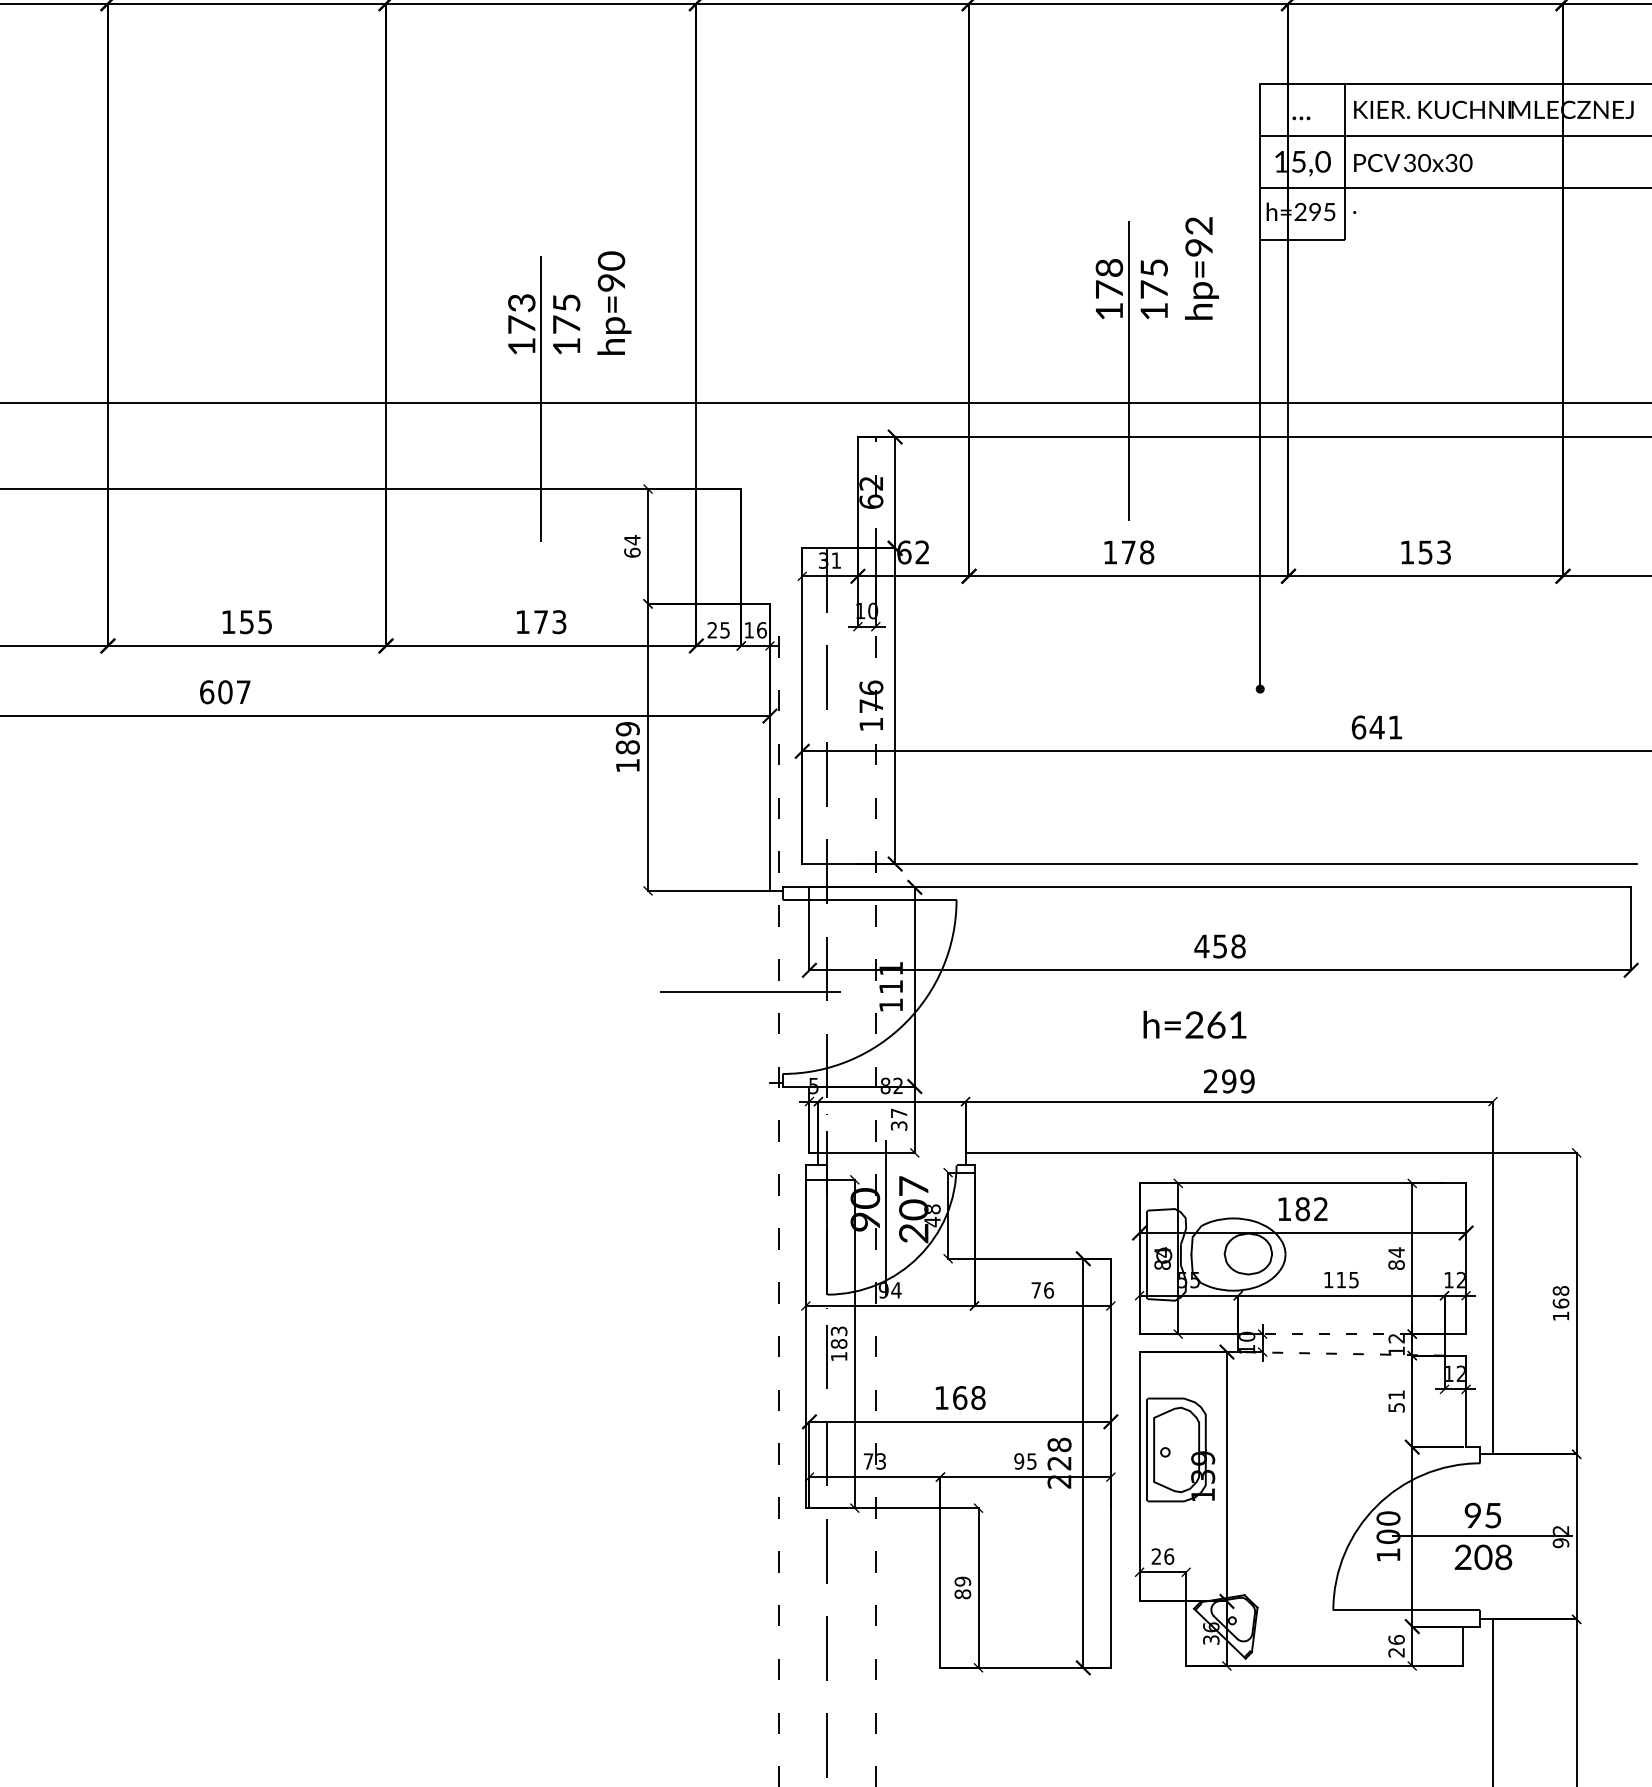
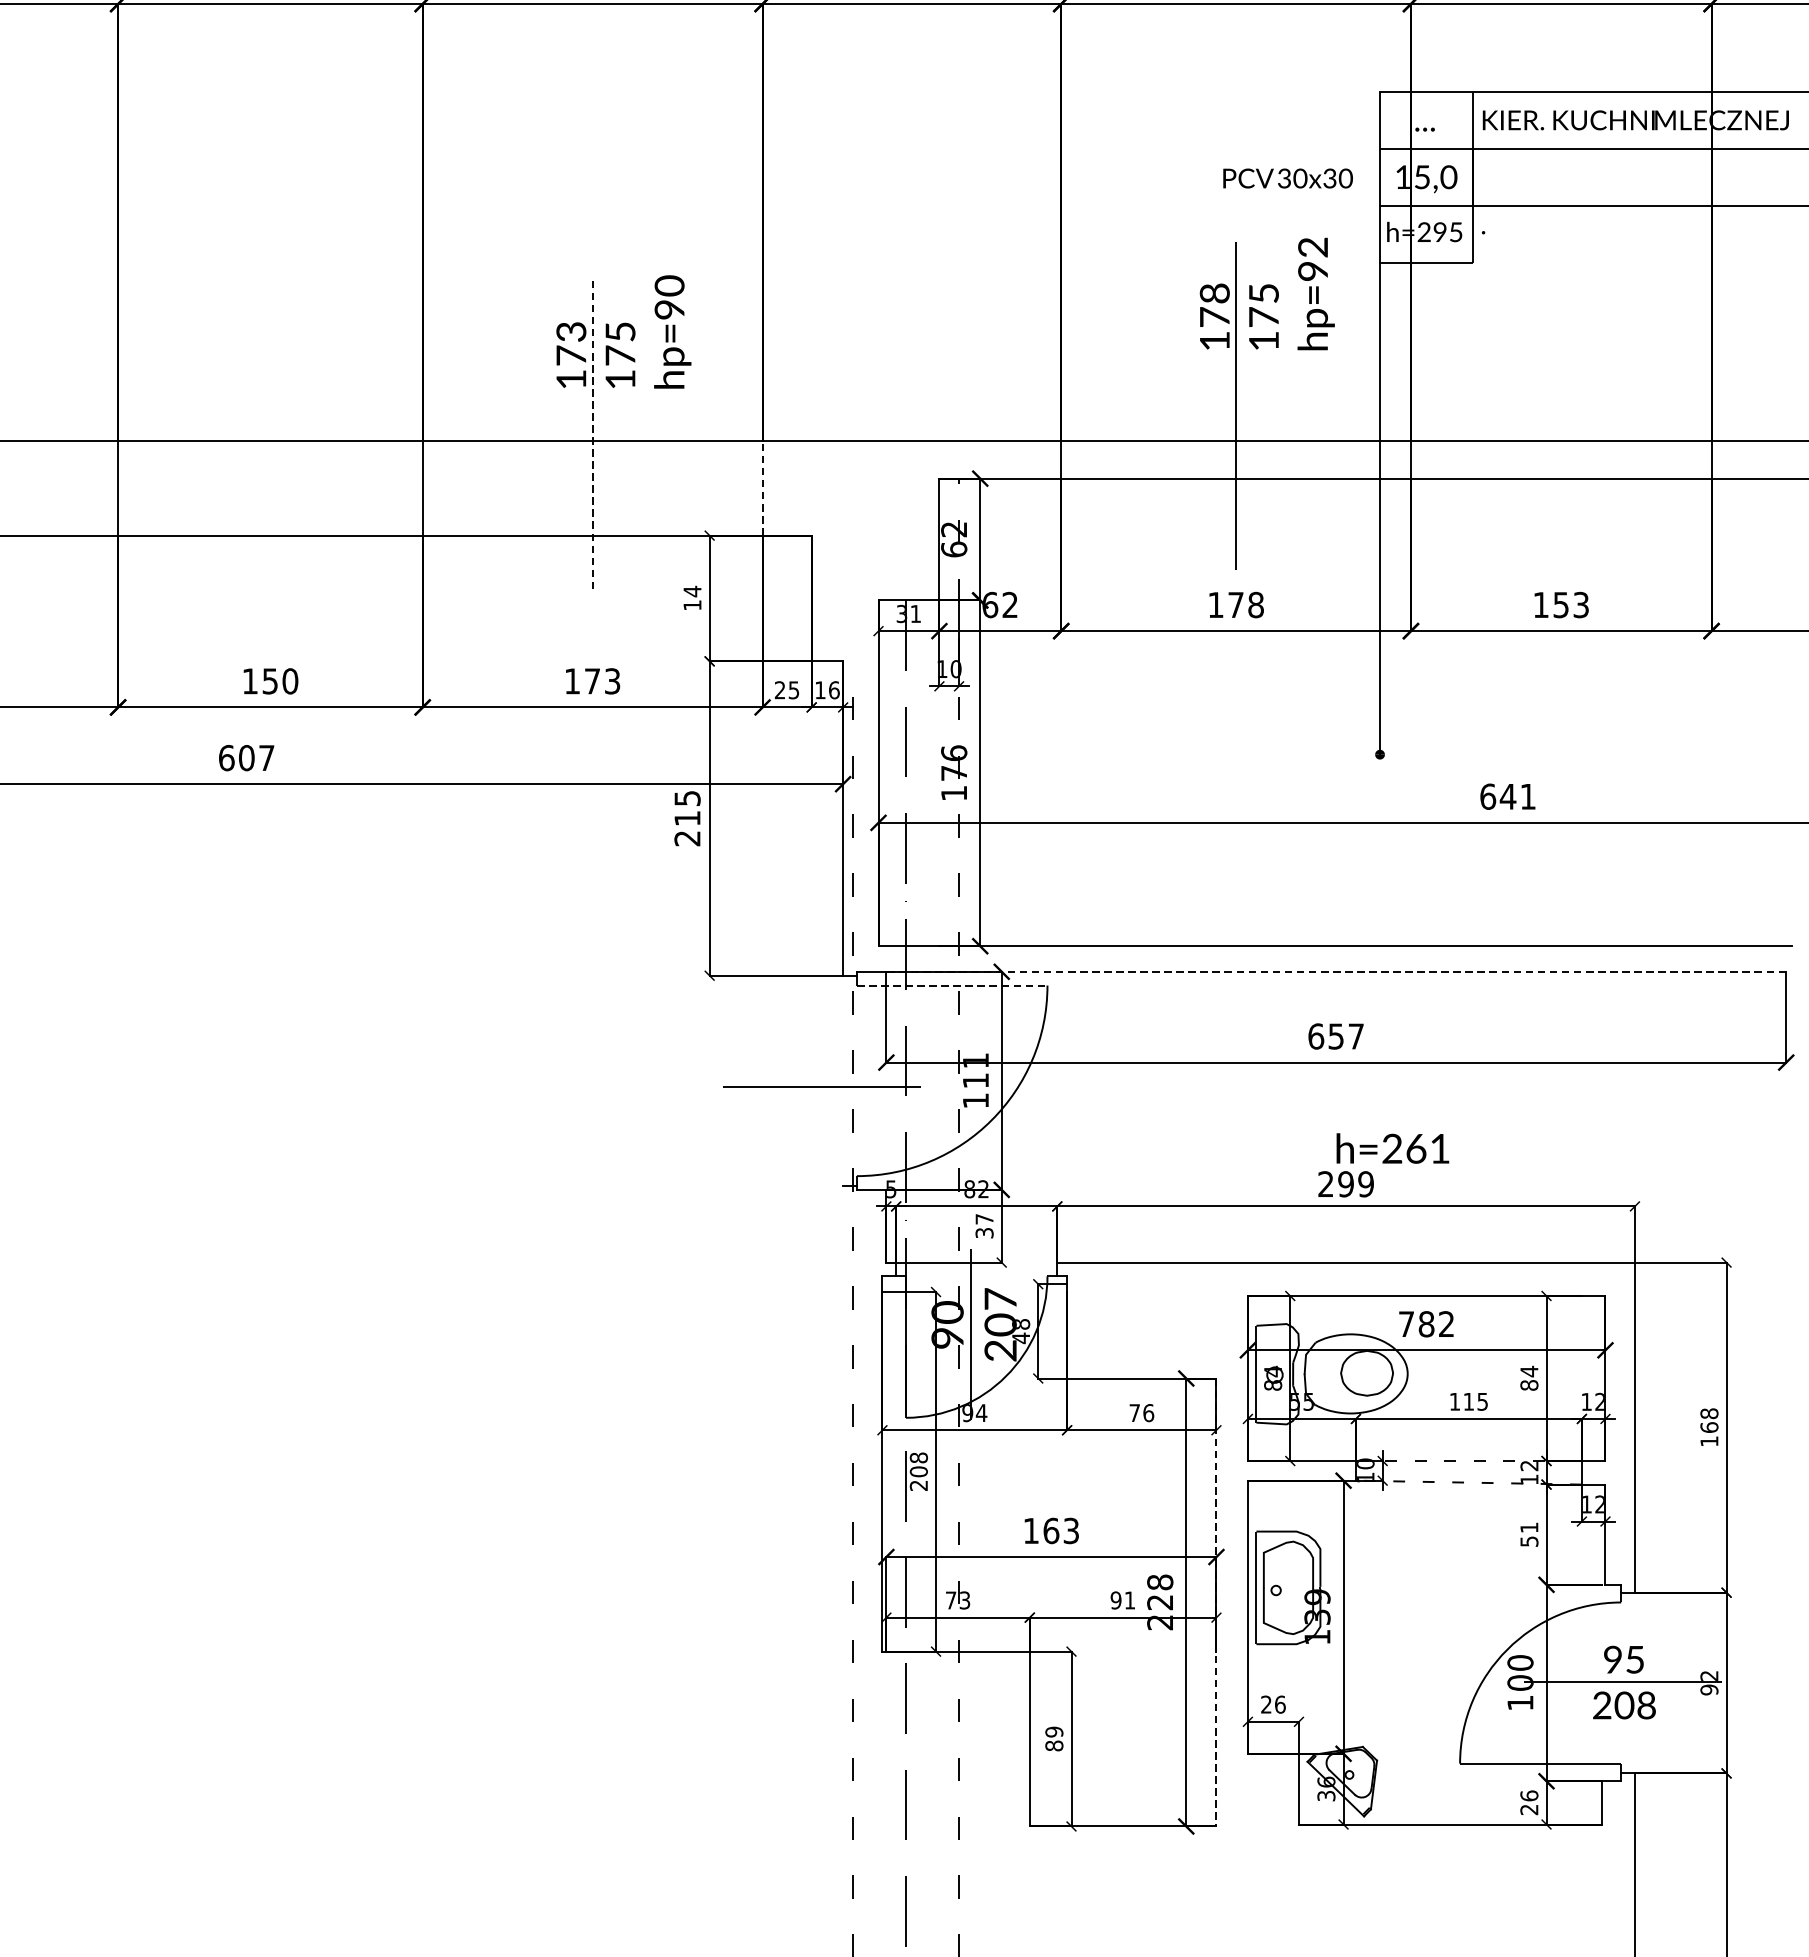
text: (1413, 162) -> (1288, 177), moved
line: (541, 399) -> (592, 437), solid -> dashed
line: (696, 445) -> (762, 487), solid -> dashed
text: (632, 552) -> (692, 605), 64 -> 14
text: (265, 622) -> (290, 681), 155 -> 150
text: (627, 747) -> (687, 818), 189 -> 215
line: (1220, 887) -> (1336, 971), solid -> dashed
line: (870, 899) -> (953, 985), solid -> dashed
text: (1219, 946) -> (1335, 1036), 458 -> 657
text: (1194, 1024) -> (1392, 1148), moved
text: (1284, 1208) -> (1406, 1323), 182 -> 782
text: (838, 1343) -> (918, 1471), 183 -> 208
text: (978, 1397) -> (1071, 1530), 168 -> 163
text: (1031, 1461) -> (1129, 1600), 95 -> 91
line: (1110, 1463) -> (1216, 1602), solid -> dashed

